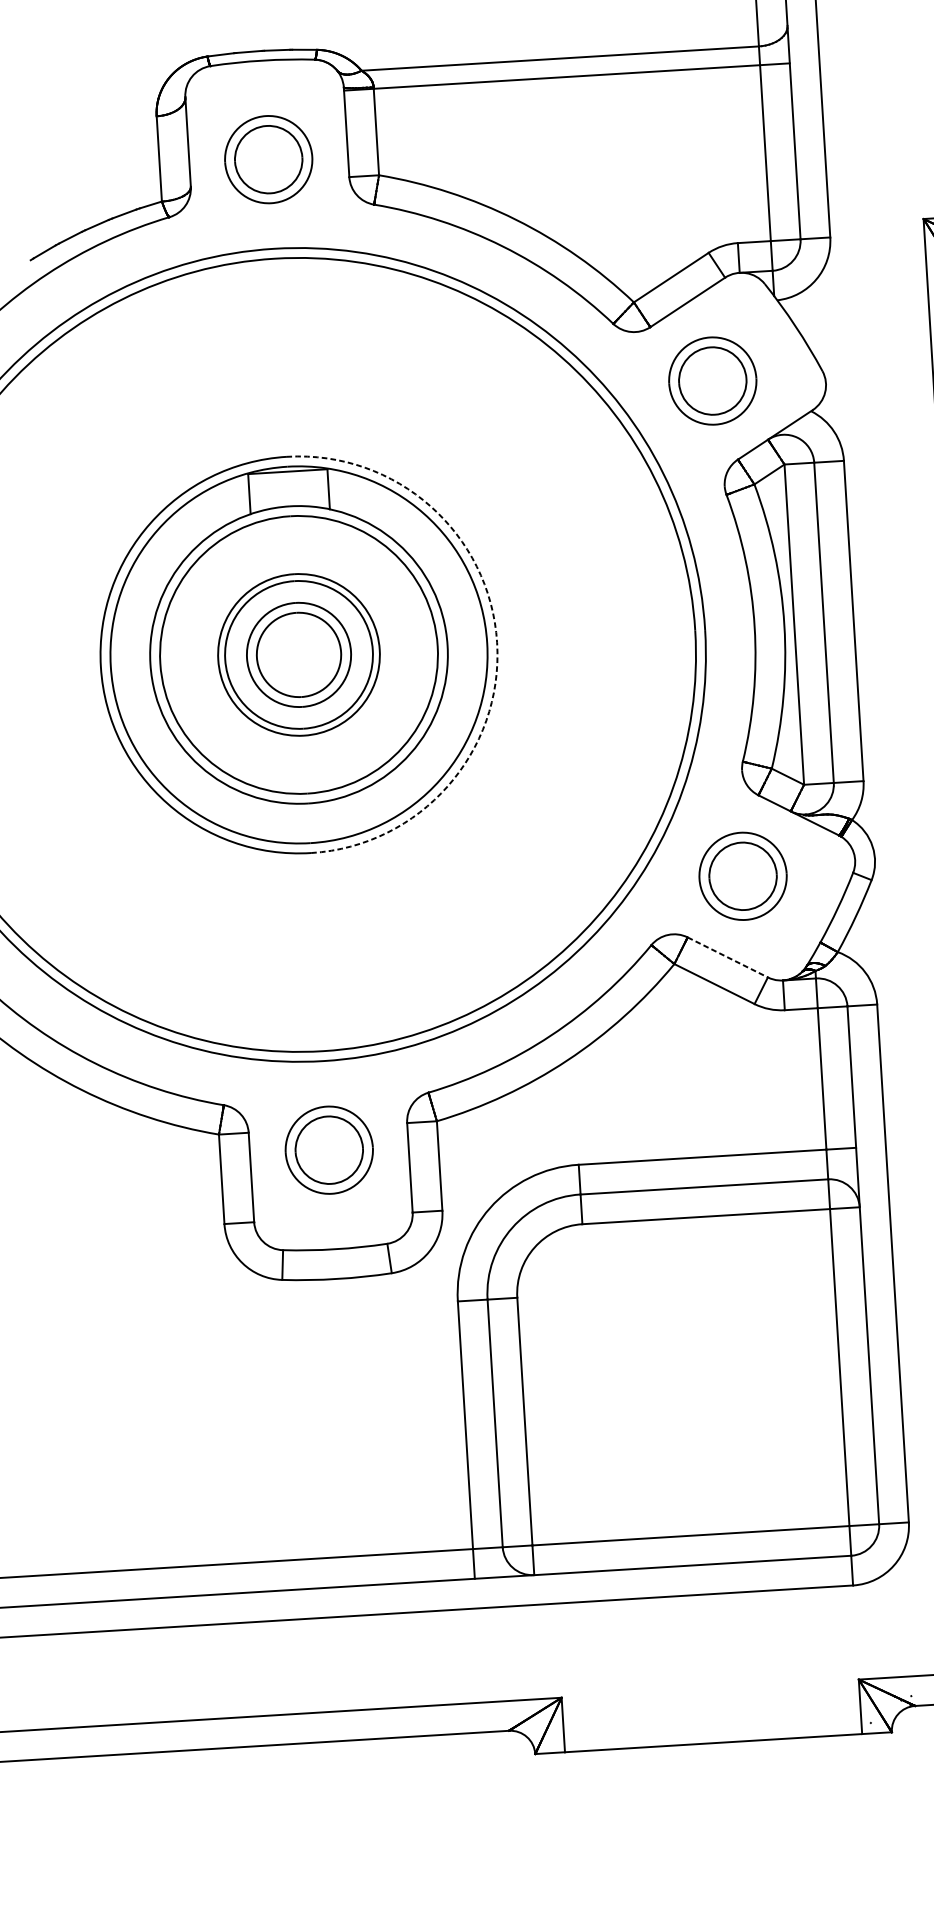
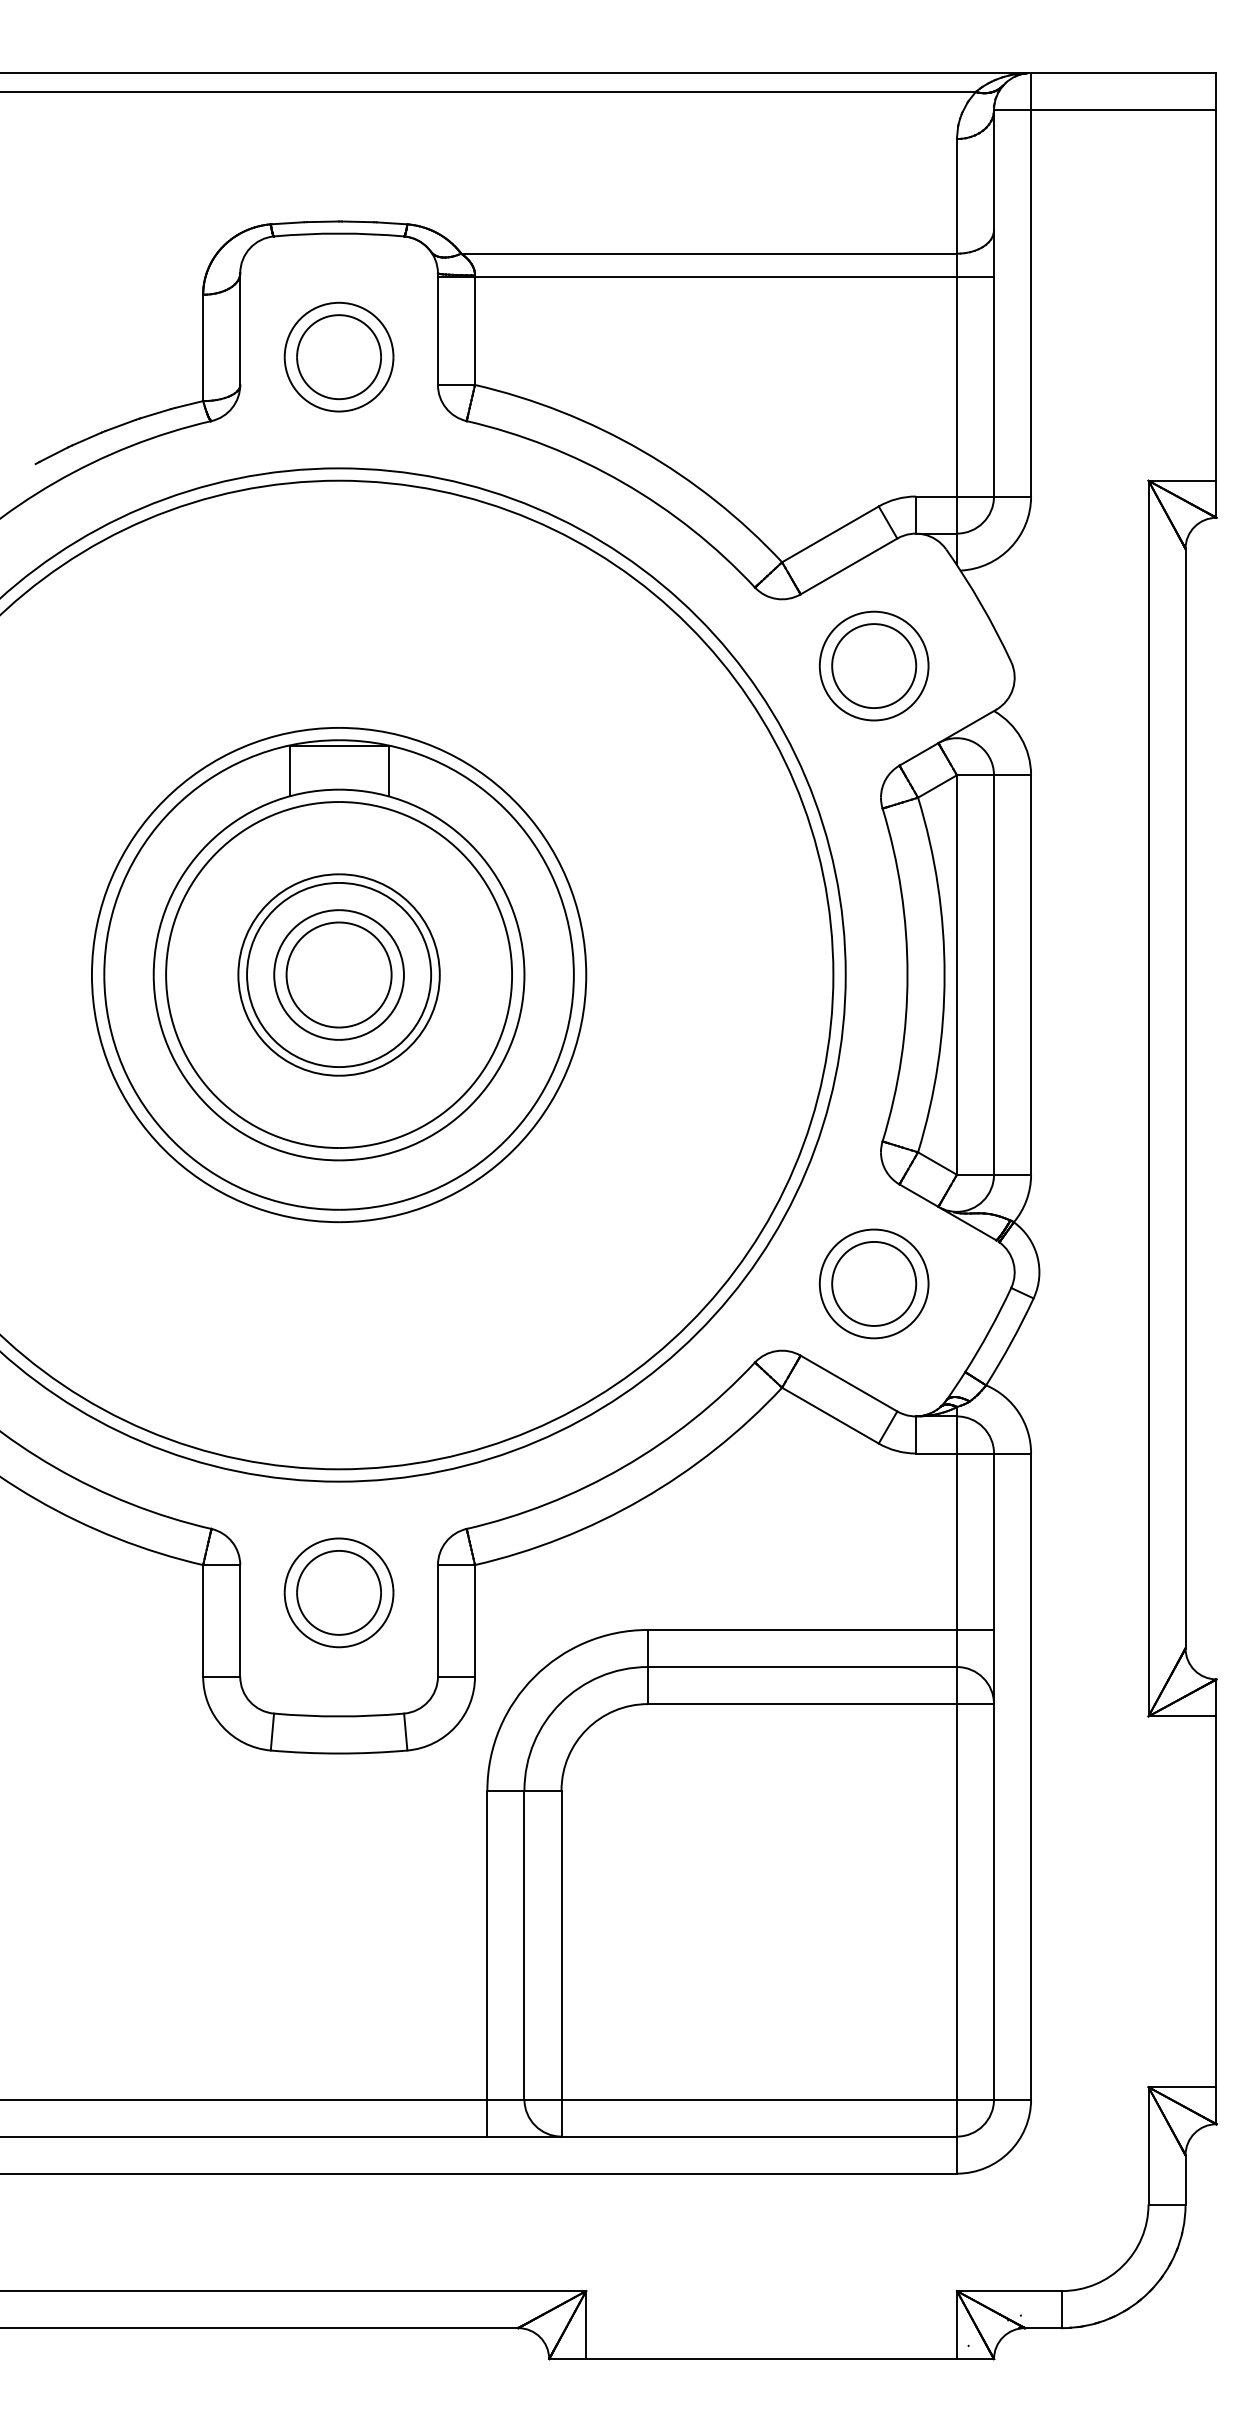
arc: (497, 643) -> (586, 975), dashed -> solid
line: (727, 957) -> (848, 1383), dashed -> solid

